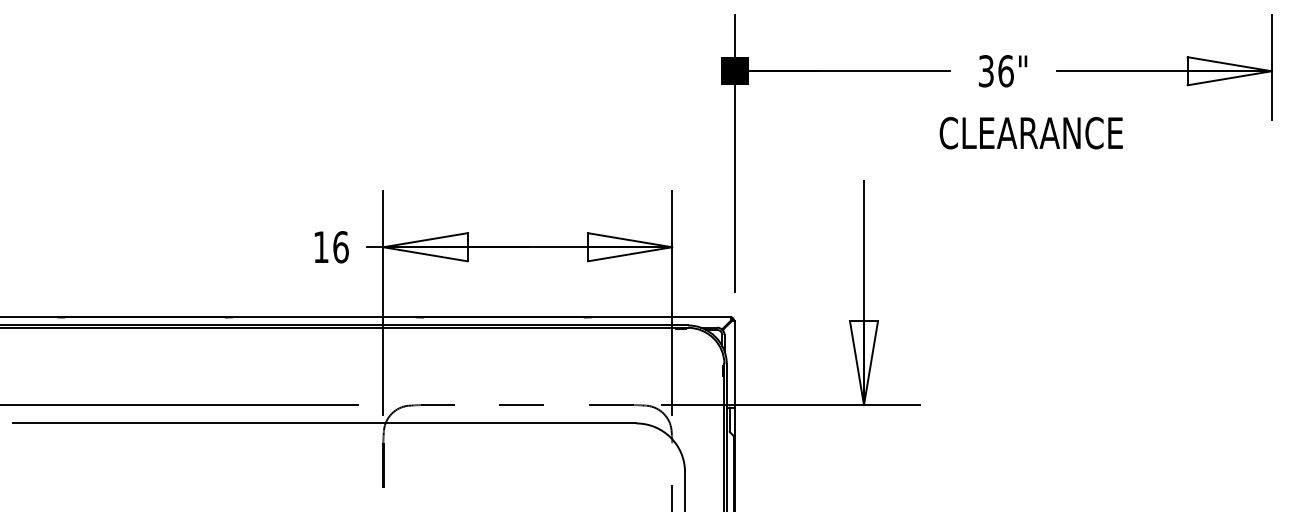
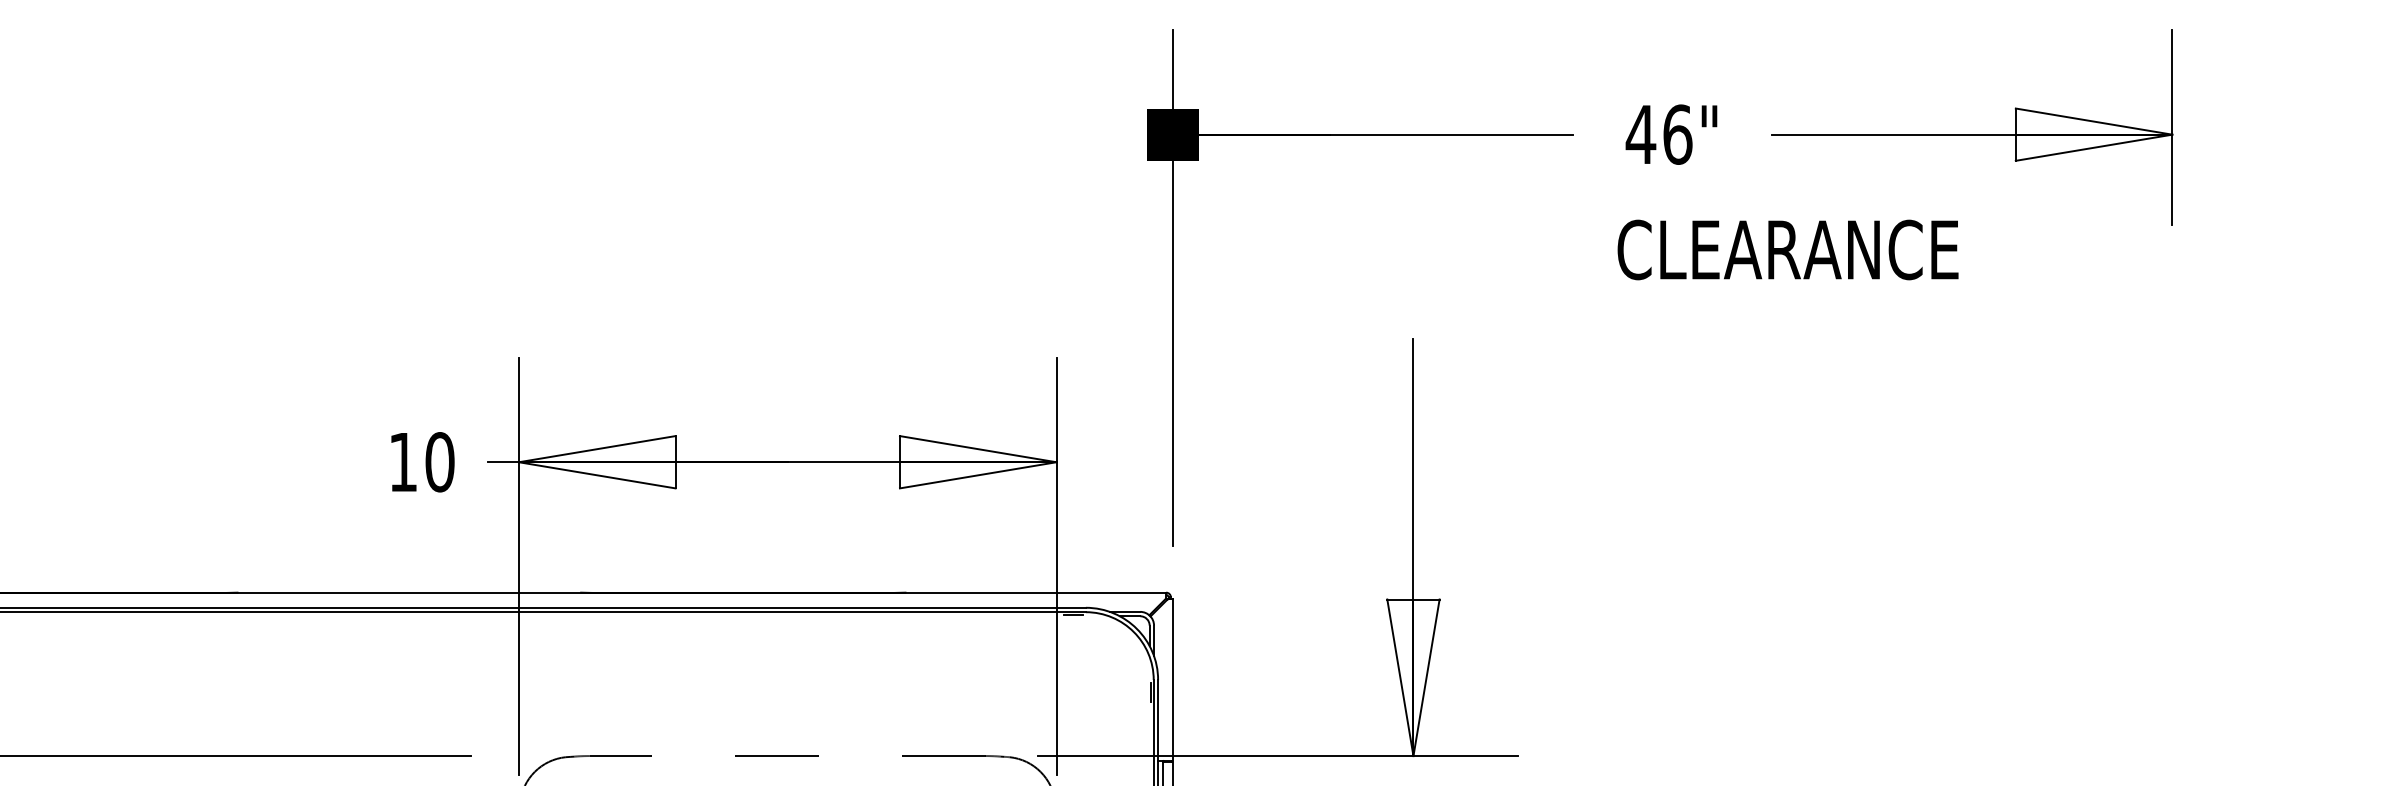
text: (986, 71) -> (1641, 135), 36" -> 46"
text: (1030, 133) -> (1786, 250), moved
text: (340, 247) -> (439, 462), 16 -> 10

